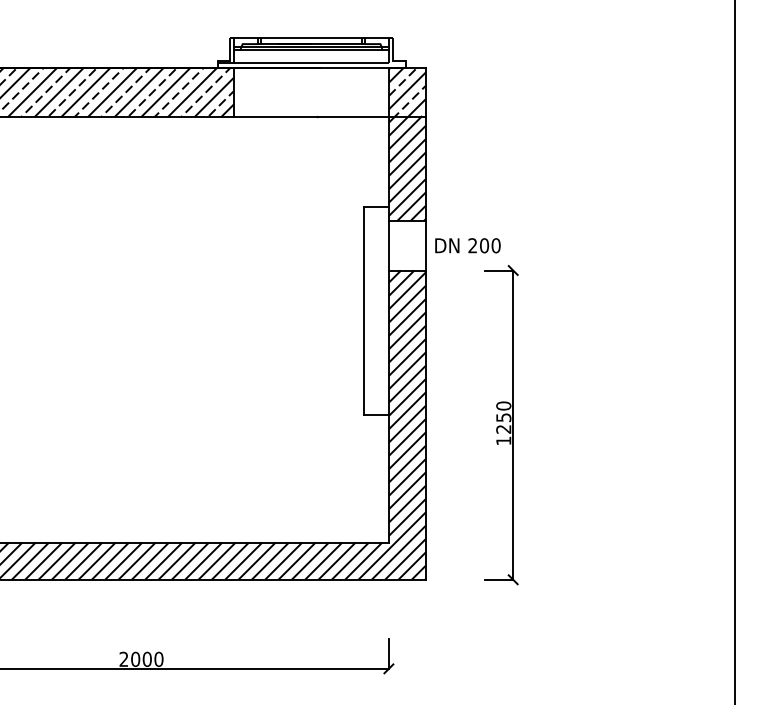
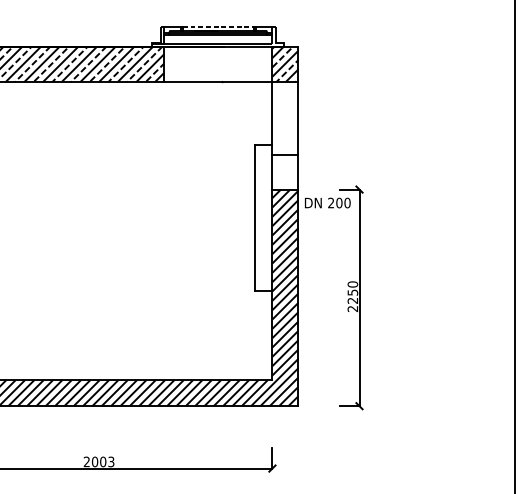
line: (311, 37) -> (218, 26), solid -> dashed
hatch: (407, 169) -> (285, 118), removed
text: (467, 245) -> (327, 202), moved
text: (503, 440) -> (352, 308), 1250 -> 2250
text: (158, 658) -> (111, 461), 2000 -> 2003

